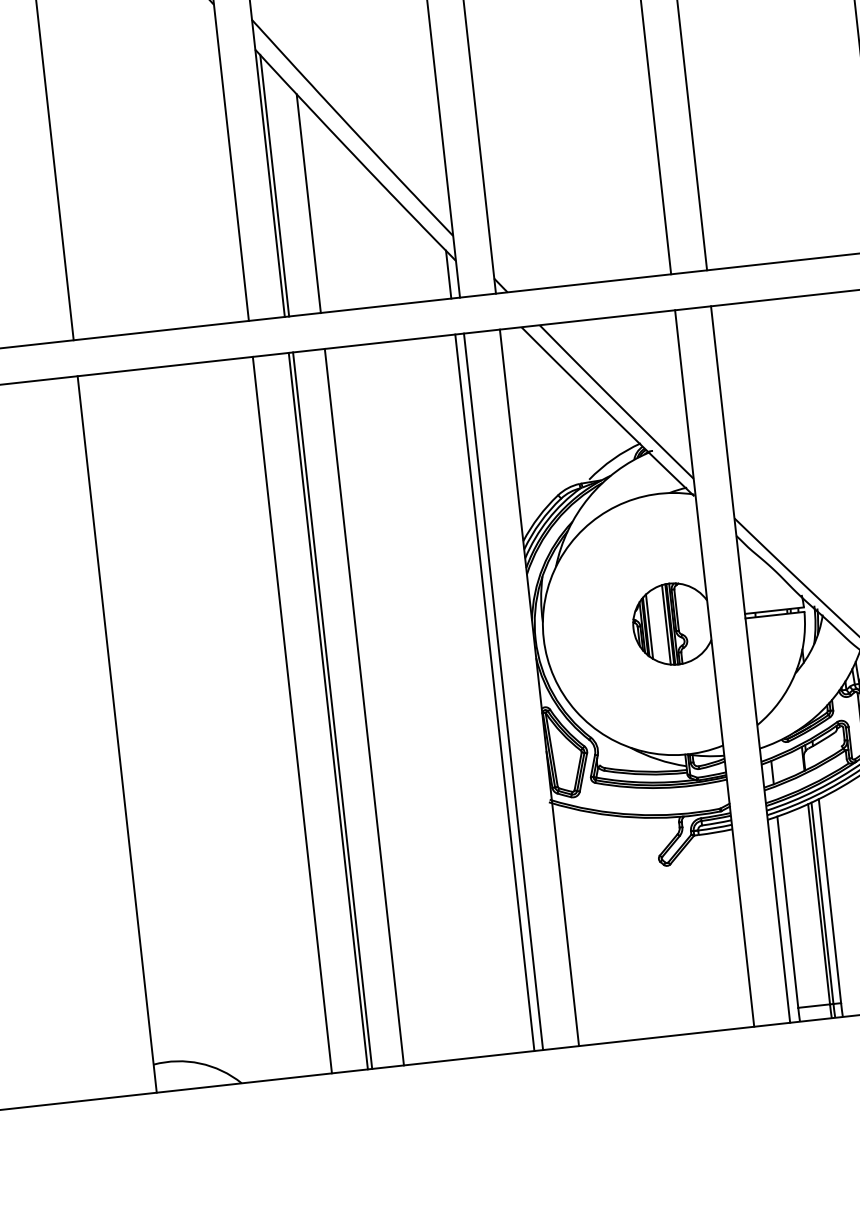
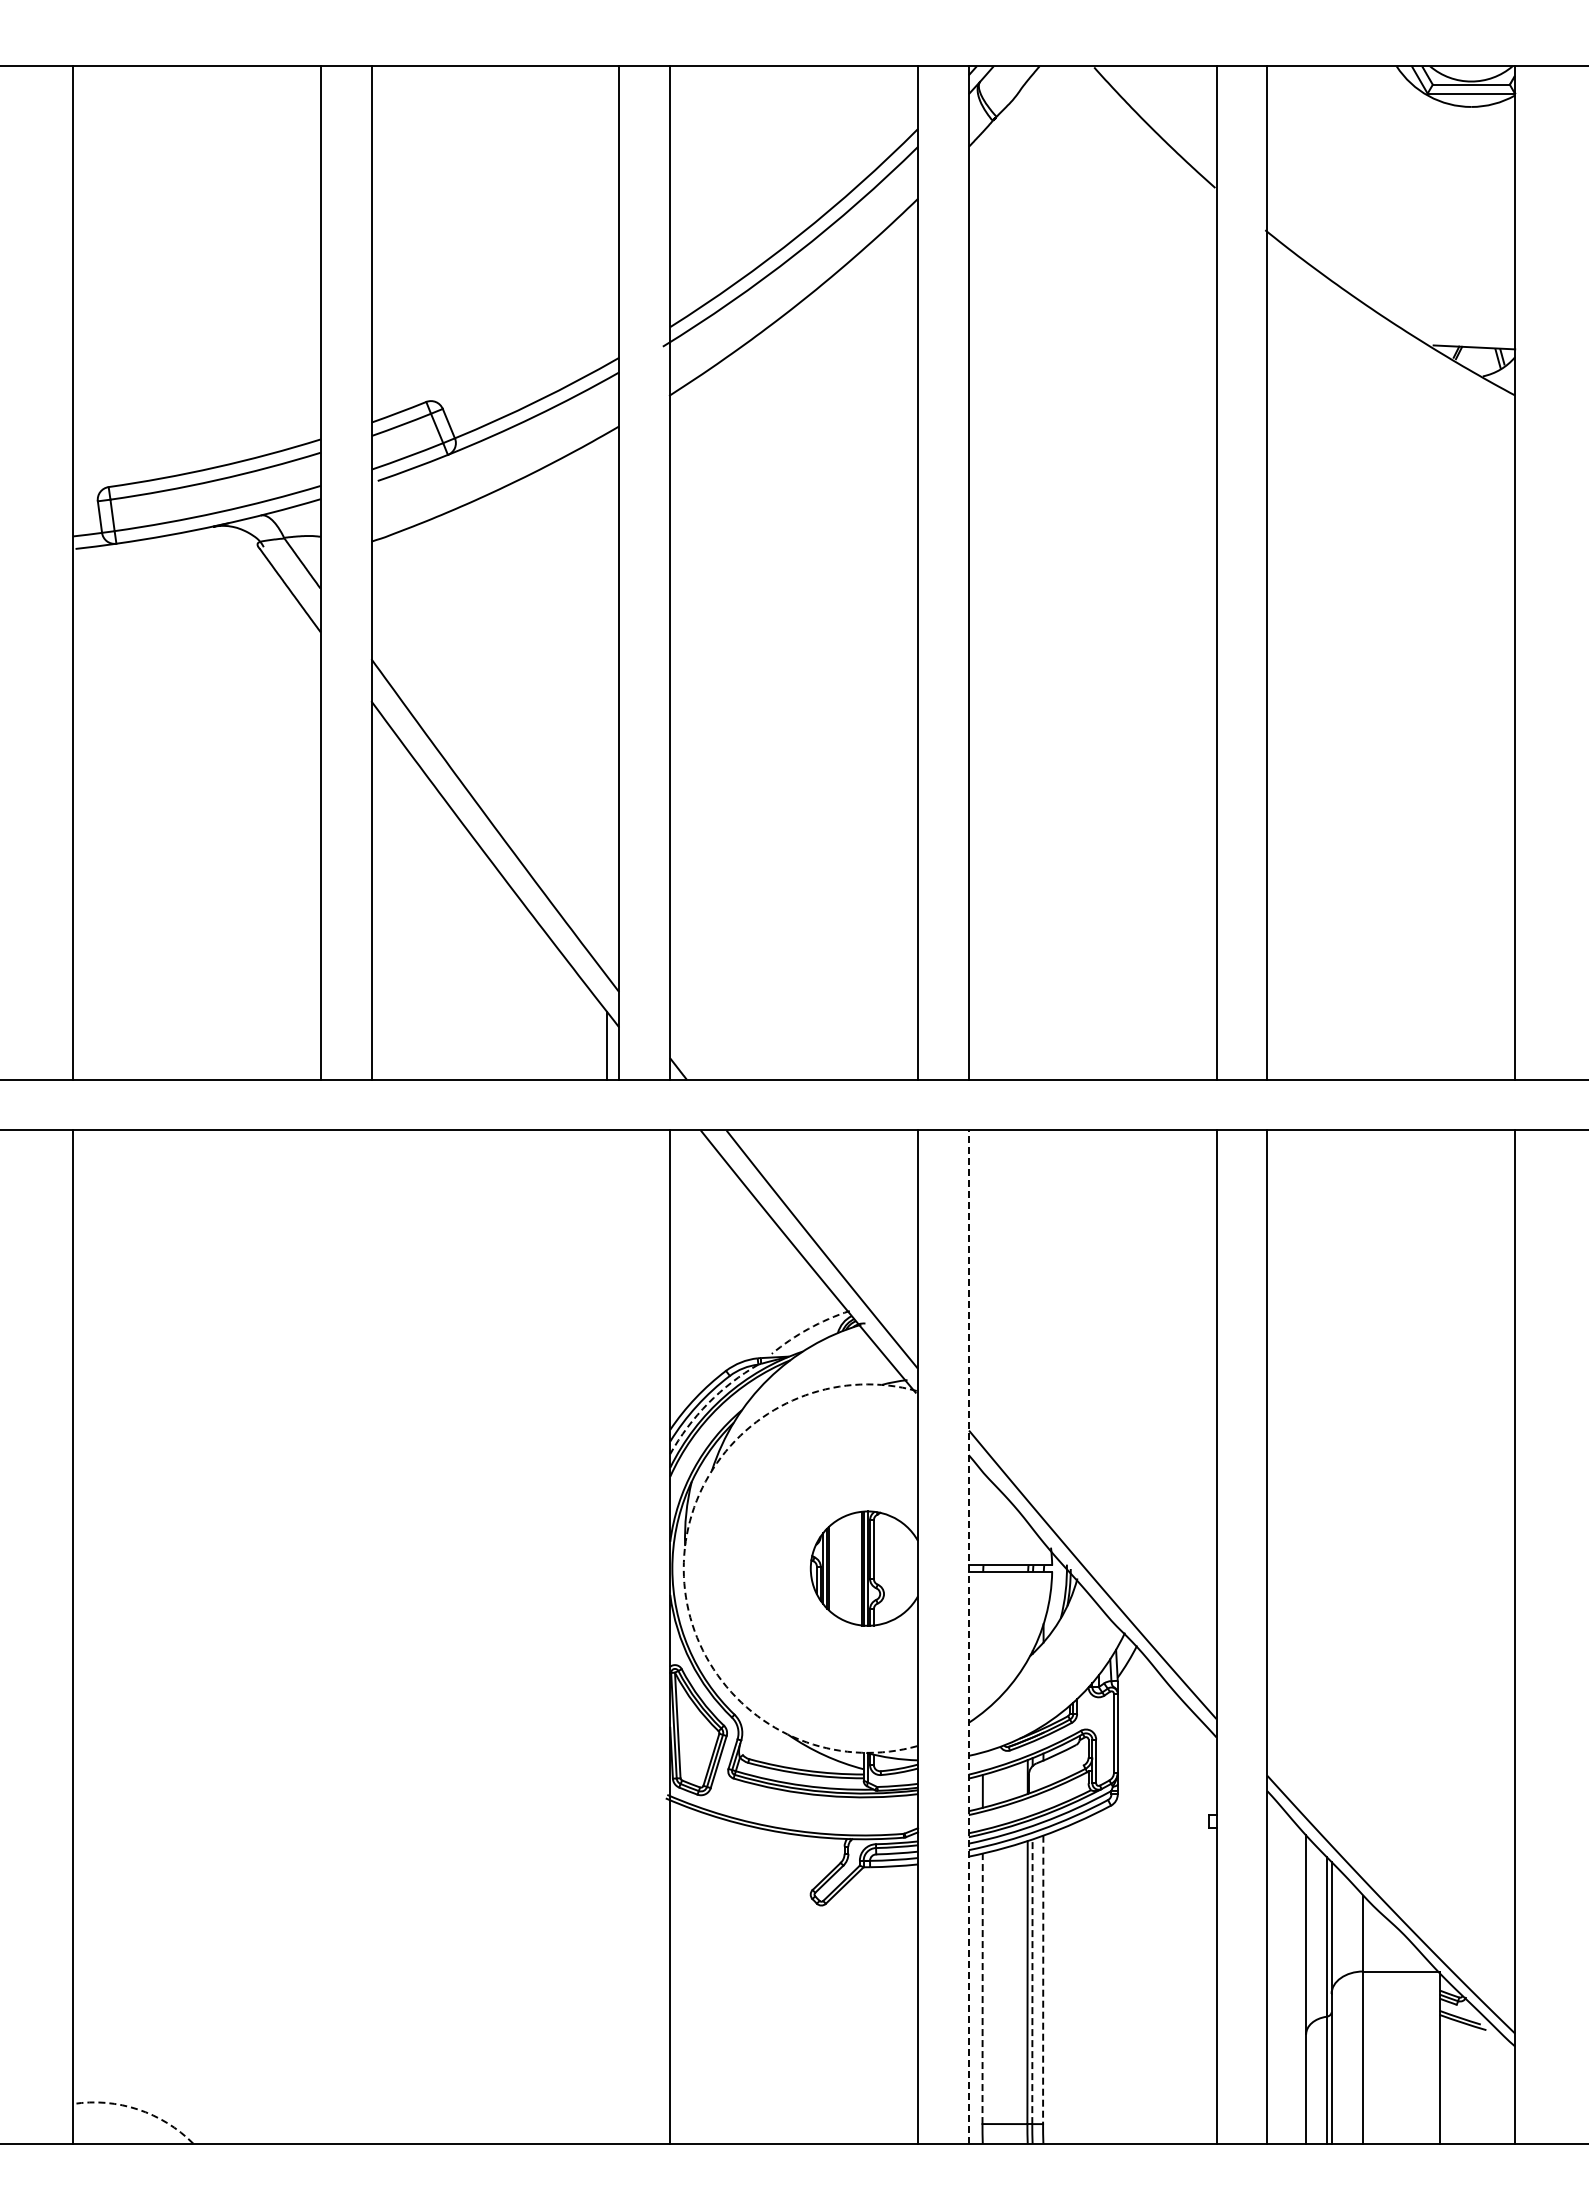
line: (274, 185) -> (377, 894), removed
line: (308, 203) -> (422, 924), removed
arc: (613, 458) -> (808, 1328), solid -> dashed
arc: (548, 519) -> (708, 1403), solid -> dashed
line: (666, 624) -> (857, 1568), removed
line: (649, 626) -> (833, 1568), removed
arc: (543, 639) -> (683, 1569), solid -> dashed
line: (750, 664) -> (968, 1636), solid -> dashed
line: (503, 691) -> (619, 1636), removed
line: (495, 692) -> (607, 1636), removed
line: (364, 706) -> (422, 1636), removed
line: (328, 710) -> (371, 1636), removed
line: (332, 710) -> (377, 1636), removed
line: (292, 714) -> (320, 1636), removed
line: (830, 901) -> (1043, 1980), solid -> dashed
line: (822, 903) -> (1032, 1981), solid -> dashed
line: (787, 911) -> (982, 1988), solid -> dashed
arc: (199, 1063) -> (137, 2109), solid -> dashed

